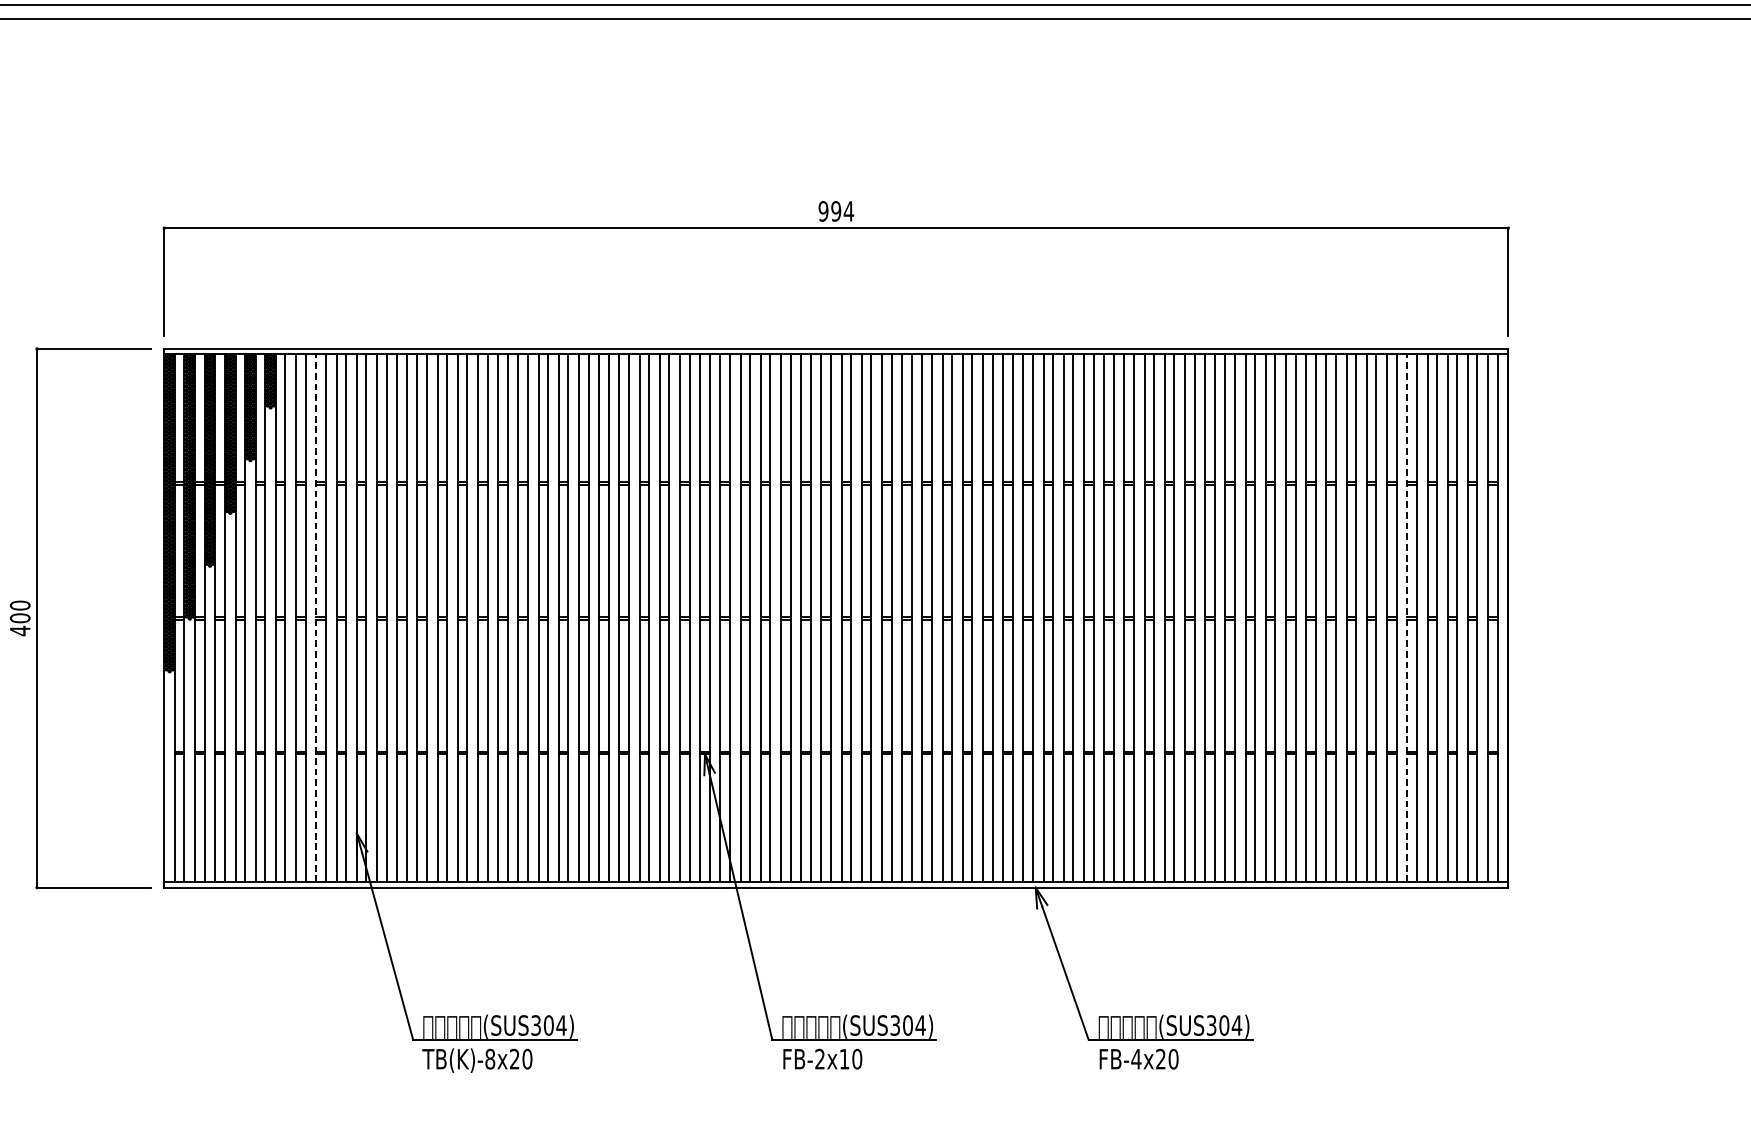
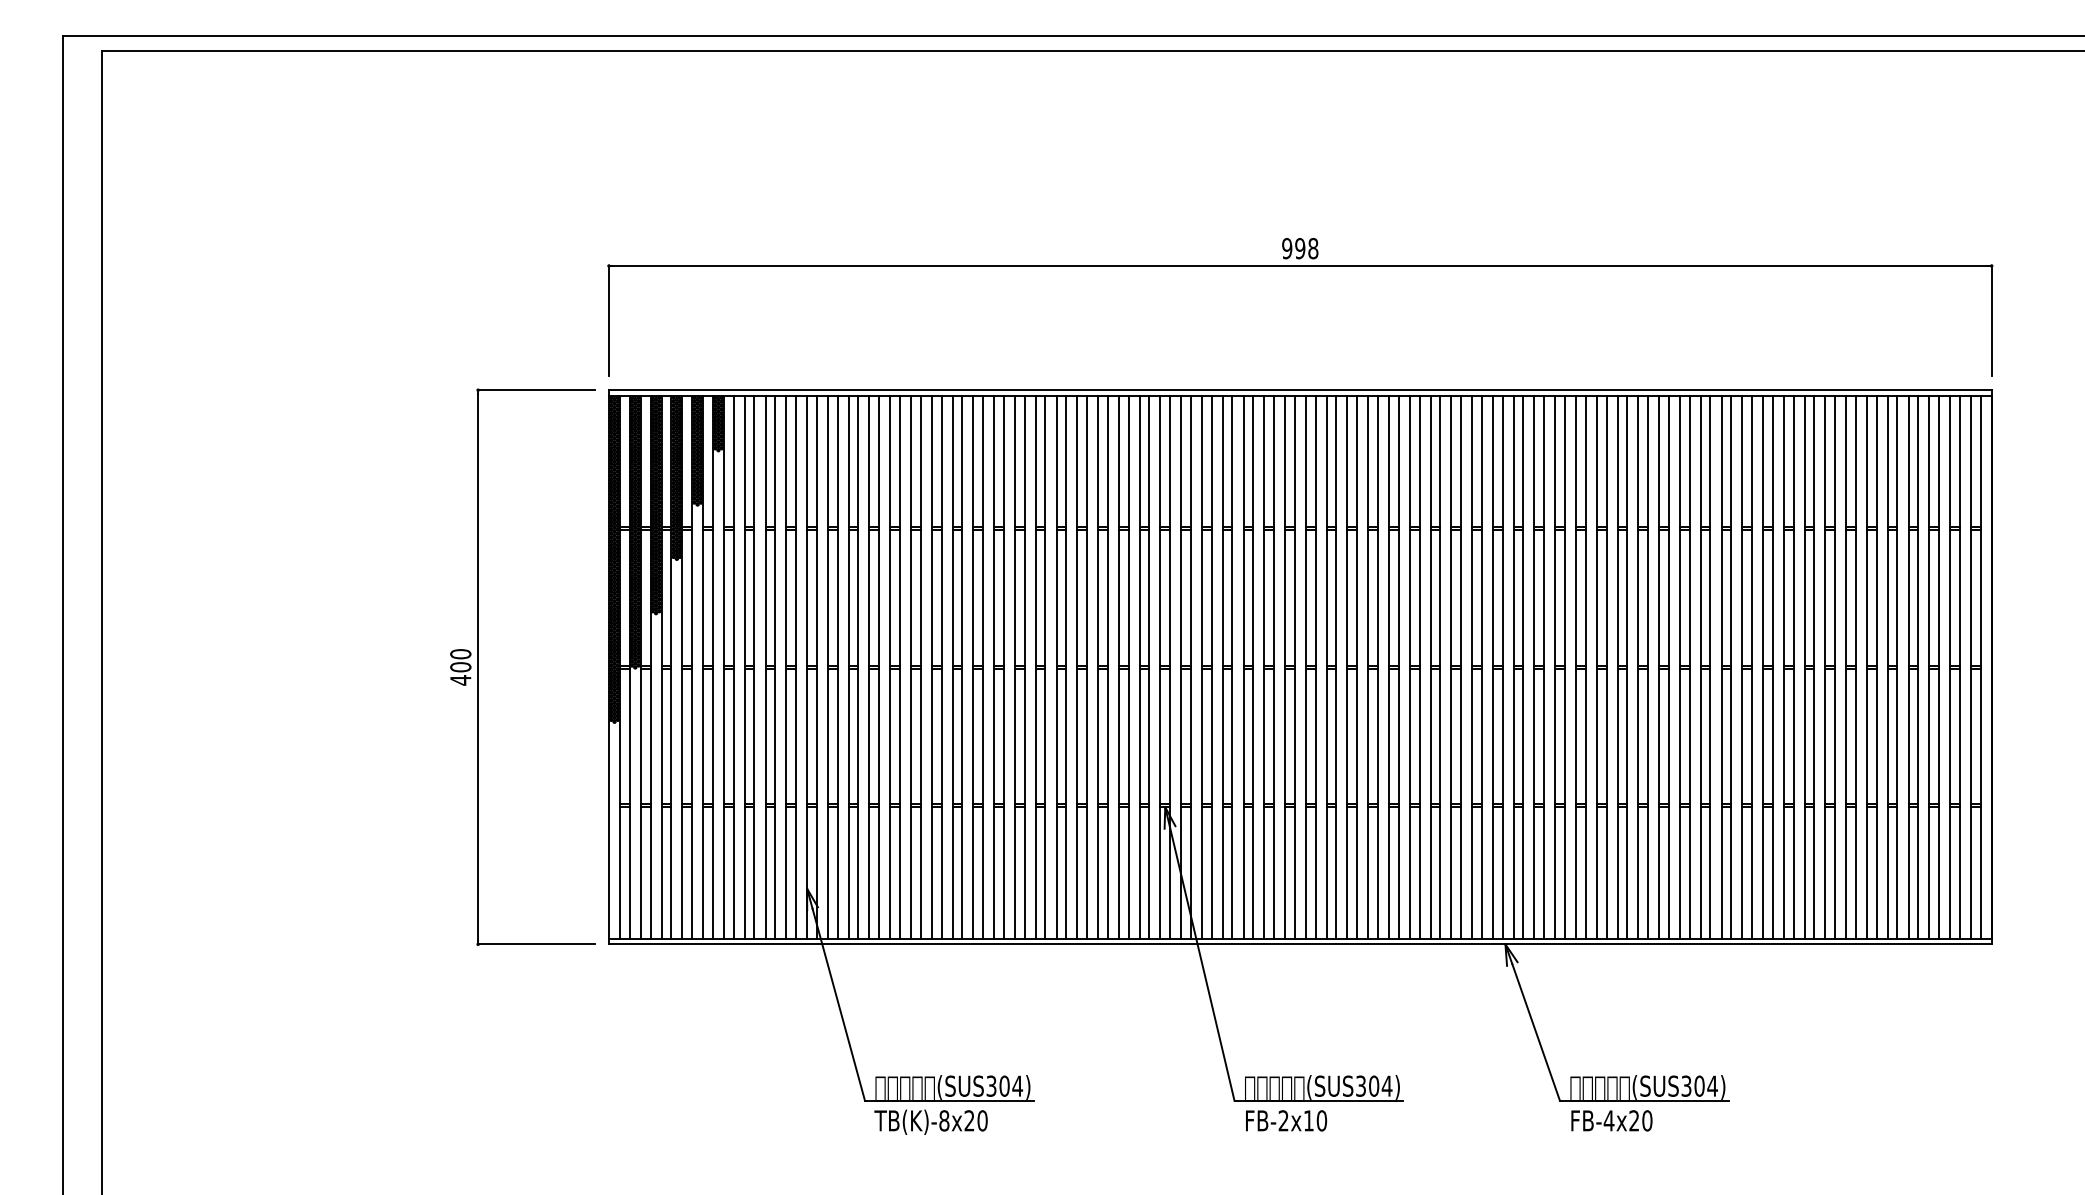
text: (848, 211) -> (1312, 248), 994 -> 998
line: (316, 618) -> (765, 667), dashed -> solid
line: (1407, 618) -> (1887, 667), dashed -> solid

